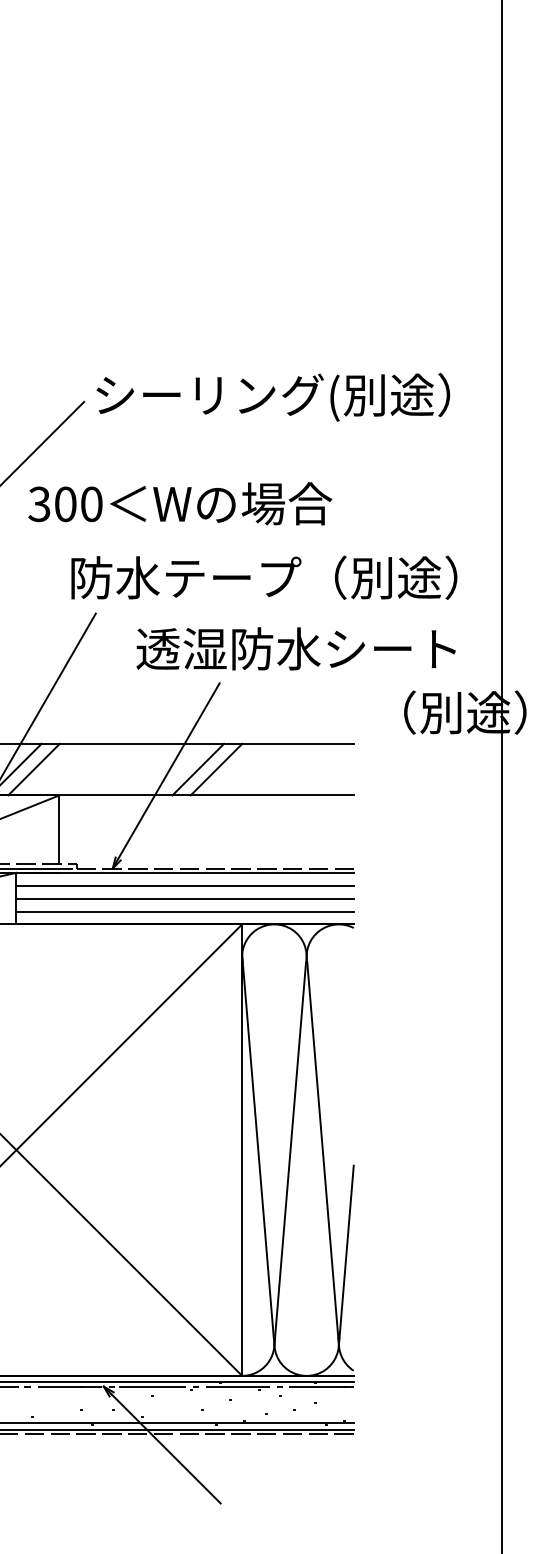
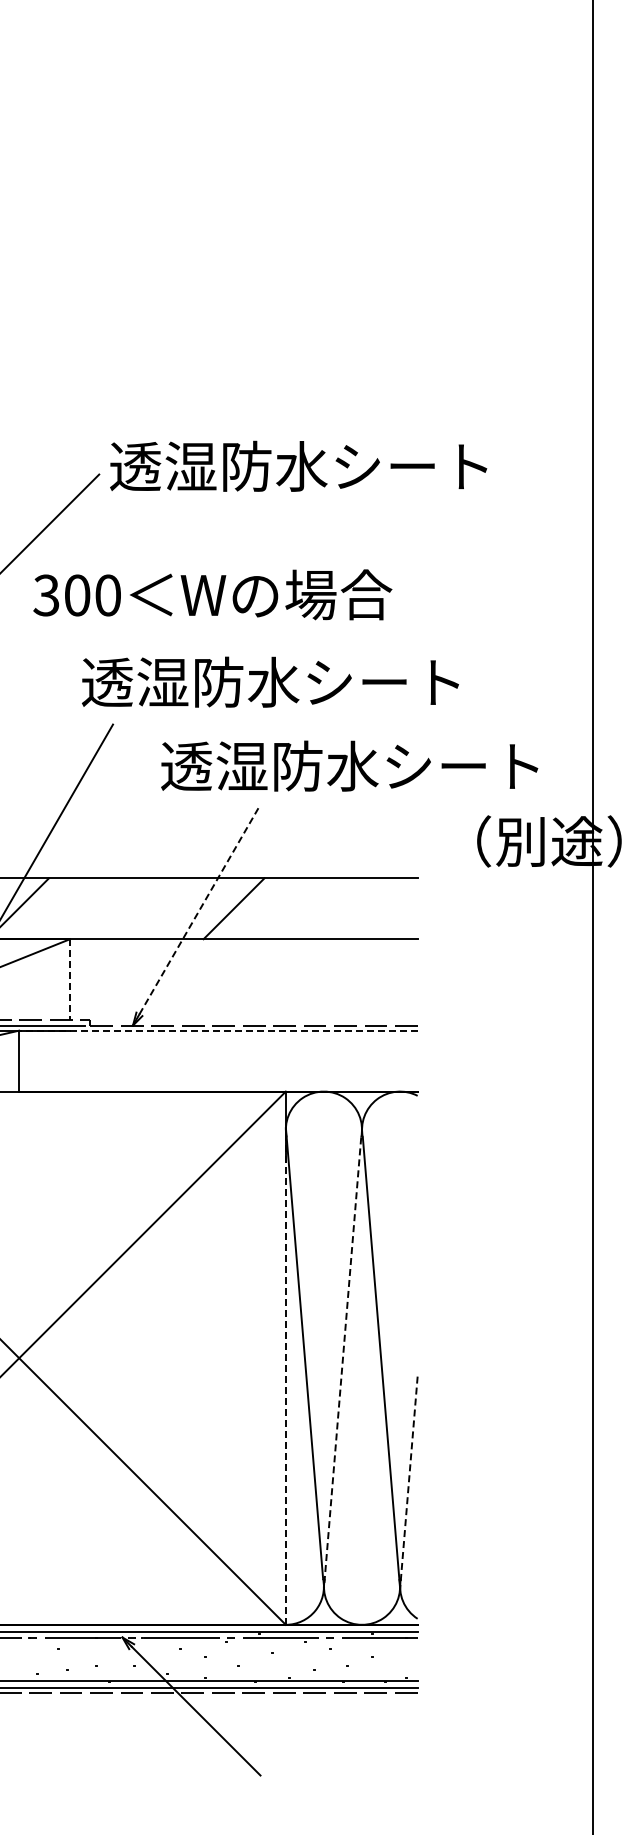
text: (271, 397) -> (320, 469), シーリング(別途） -> 透湿防水シート
text: (263, 578) -> (310, 682), 防水テープ（別途） -> 透湿防水シート
line: (33, 769) -> (39, 908), removed
line: (216, 769) -> (255, 908), removed
line: (169, 771) -> (199, 910), solid -> dashed
line: (59, 829) -> (70, 979), solid -> dashed
line: (184, 872) -> (217, 1030), solid -> dashed
line: (185, 885) -> (218, 1045), removed
line: (185, 898) -> (218, 1061), removed
line: (185, 911) -> (218, 1076), removed
line: (290, 1154) -> (342, 1363), solid -> dashed
line: (241, 1166) -> (285, 1377), solid -> dashed
line: (346, 1256) -> (408, 1483), solid -> dashed

